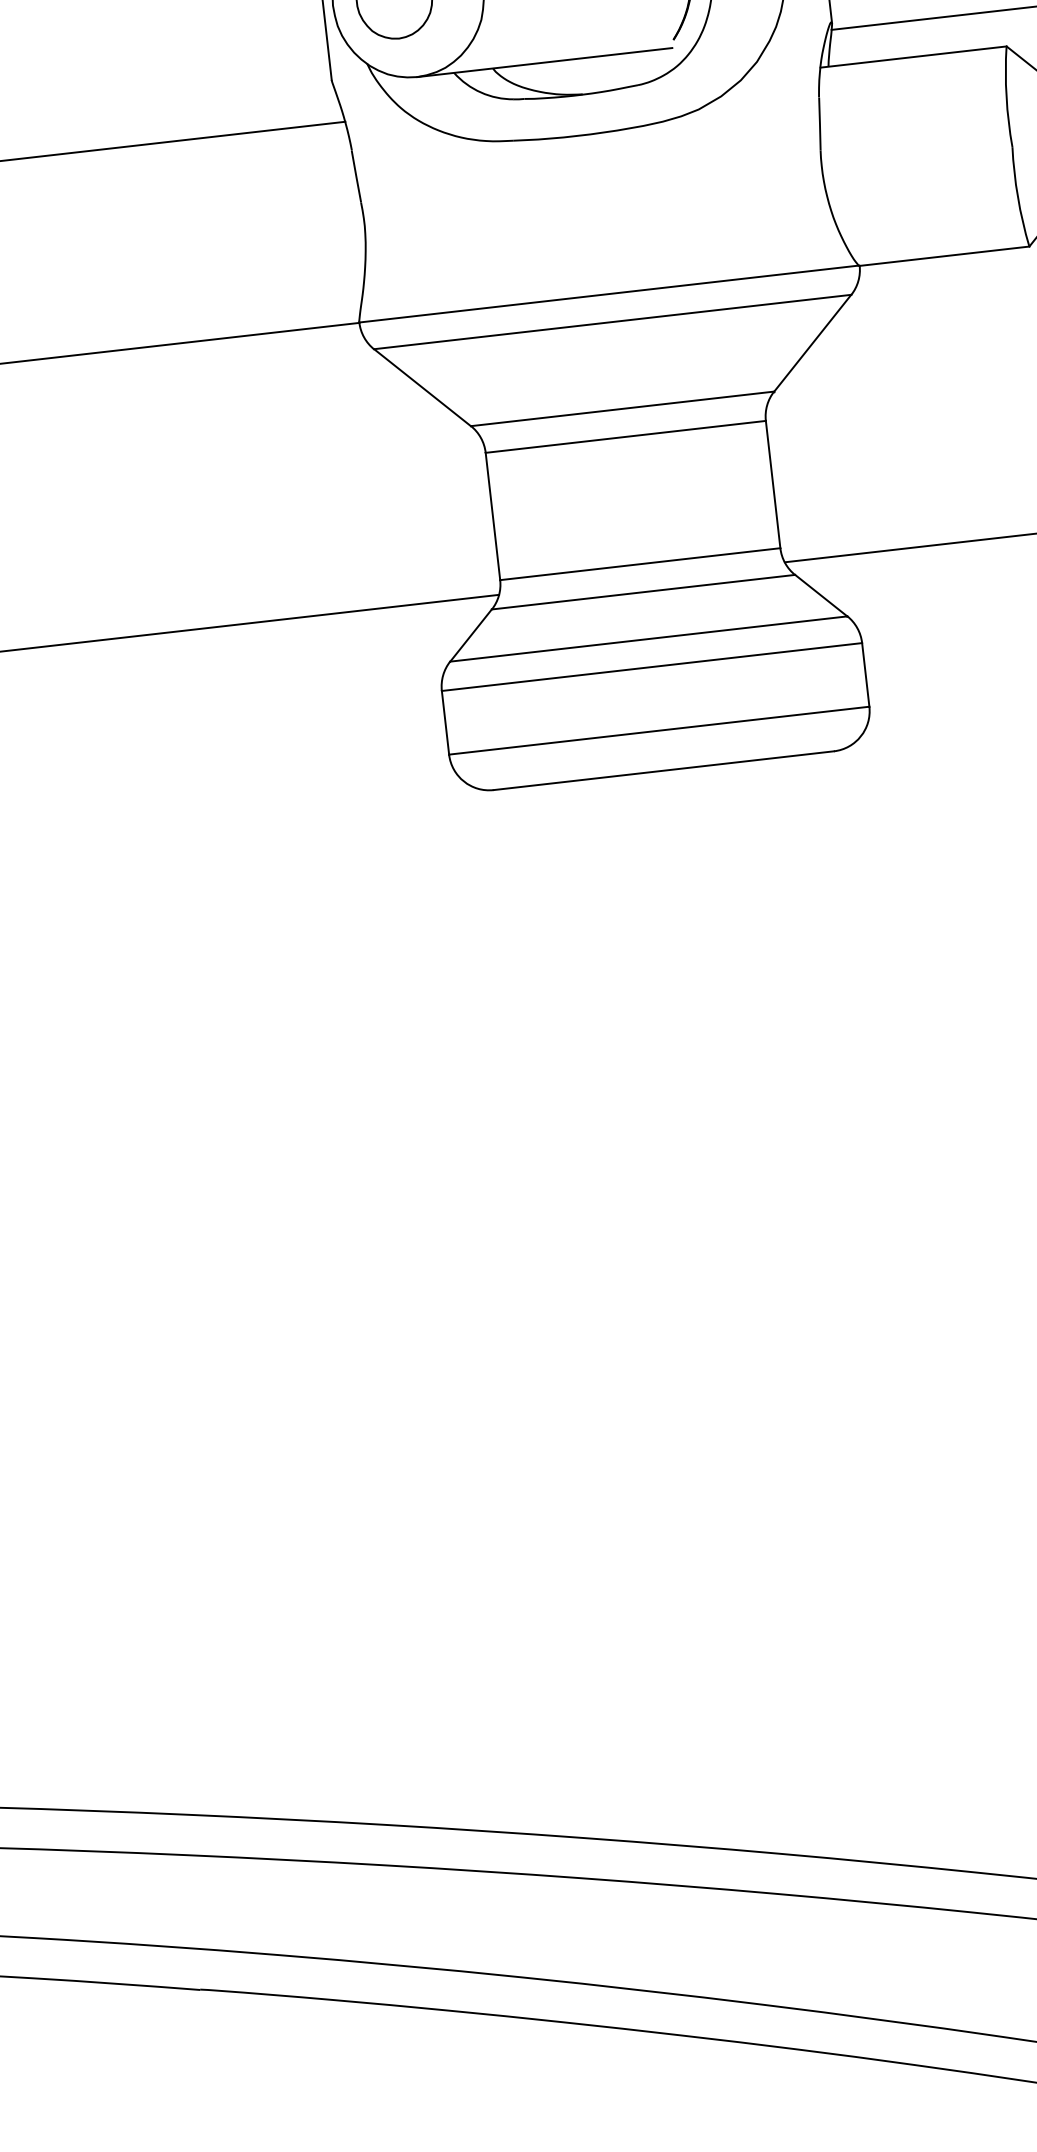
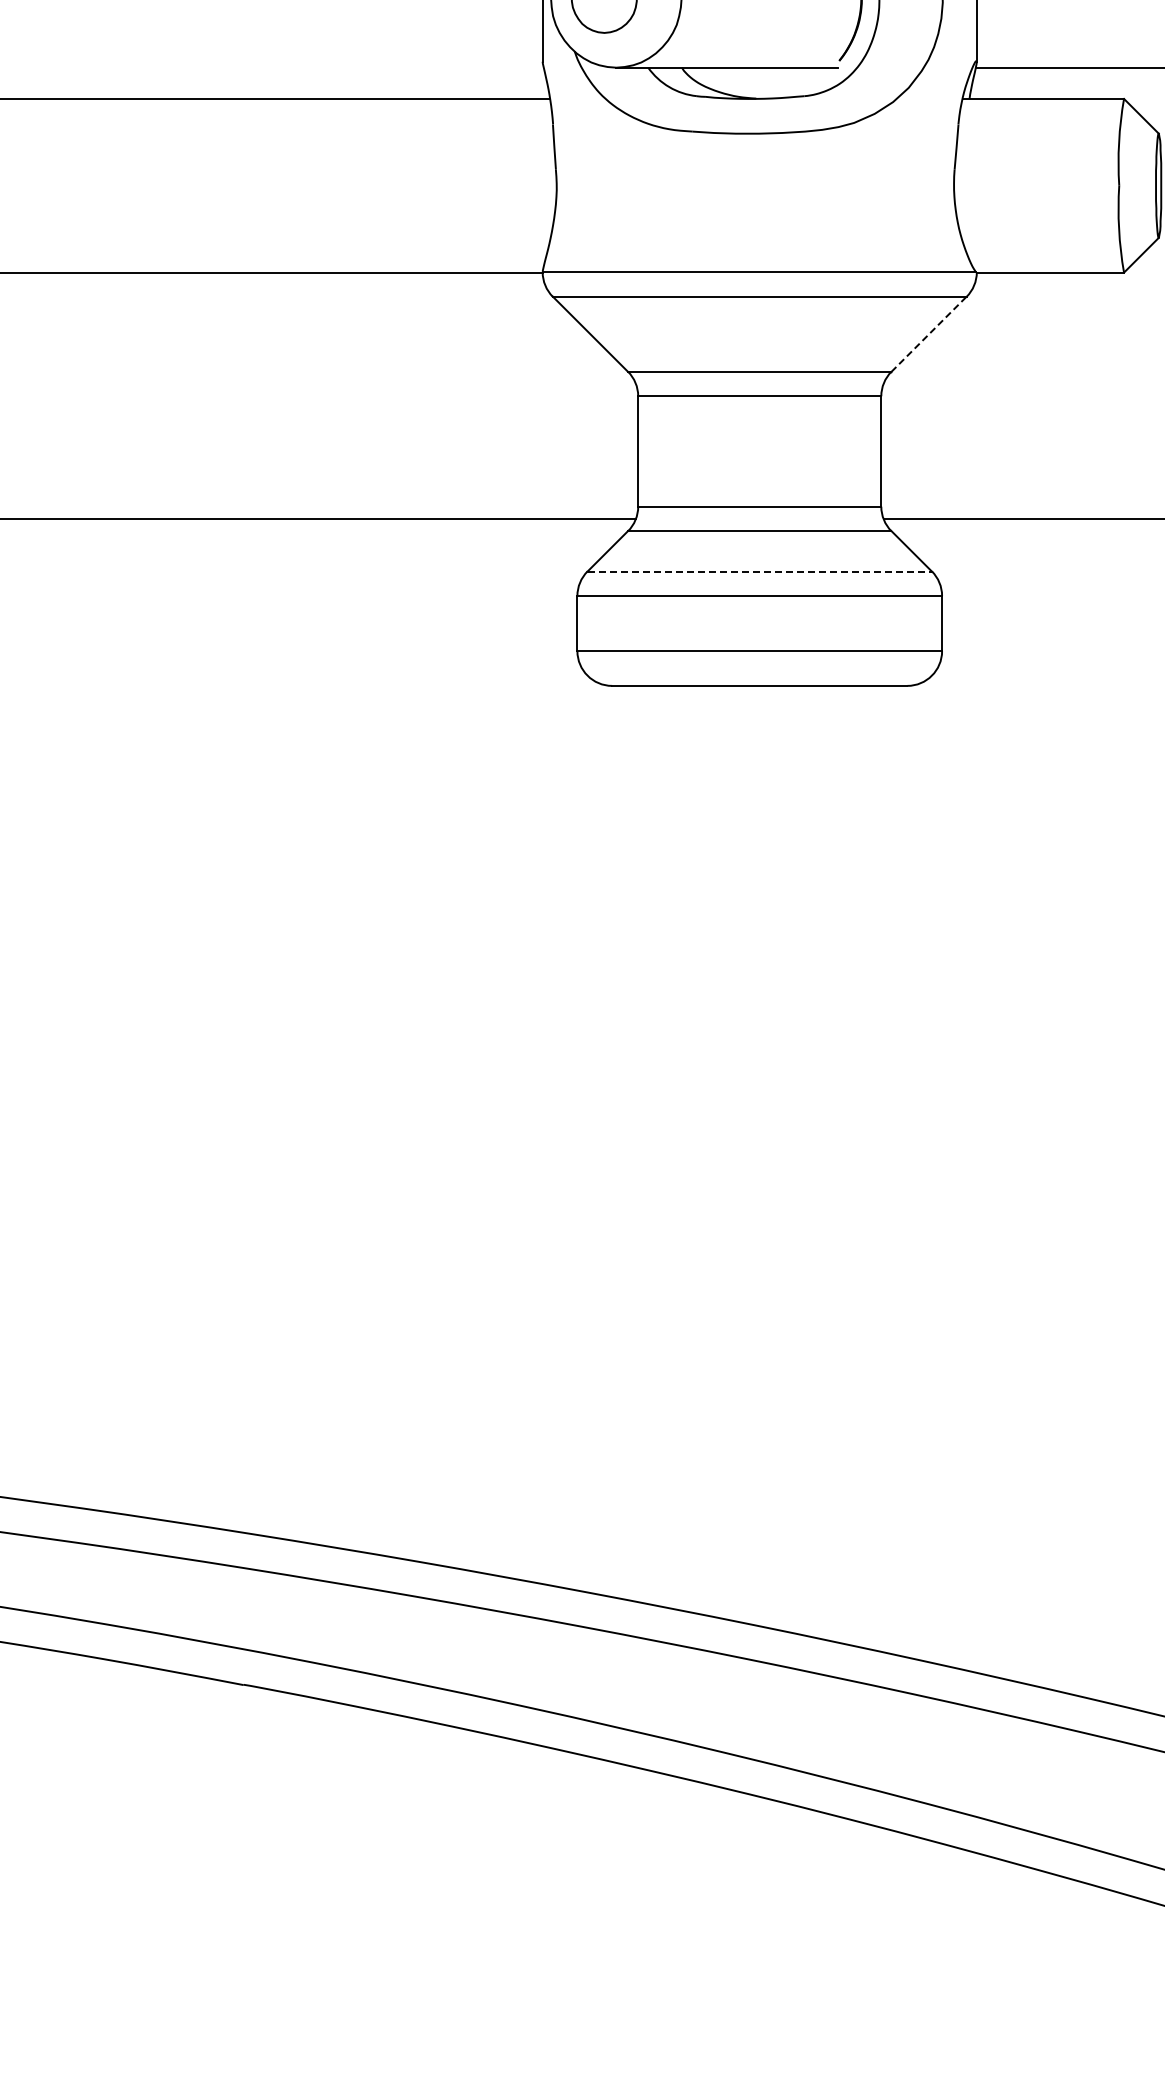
line: (813, 342) -> (929, 333), solid -> dashed
line: (649, 638) -> (760, 571), solid -> dashed

